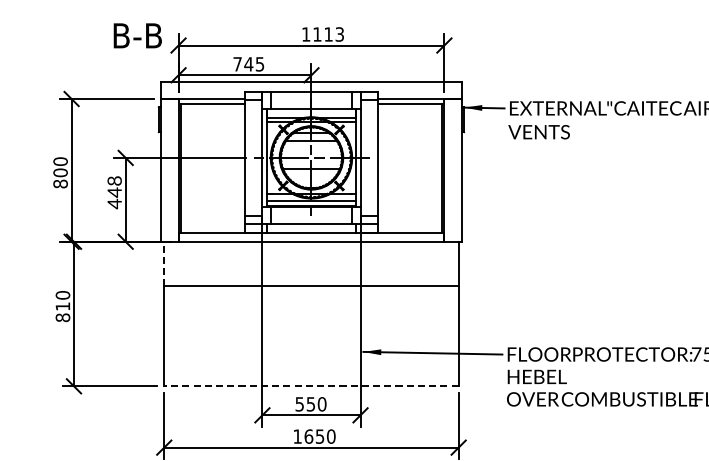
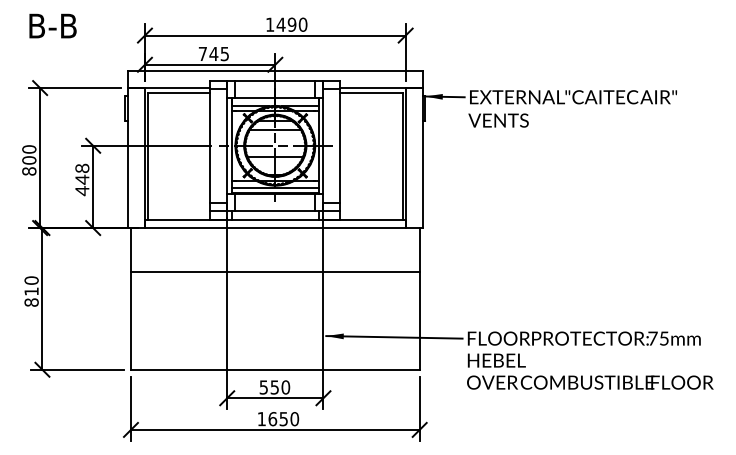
text: (327, 34) -> (291, 24), 1113 -> 1490
text: (137, 35) -> (52, 25), moved
line: (163, 263) -> (130, 249), dashed -> solid
line: (310, 386) -> (274, 369), dashed -> solid

